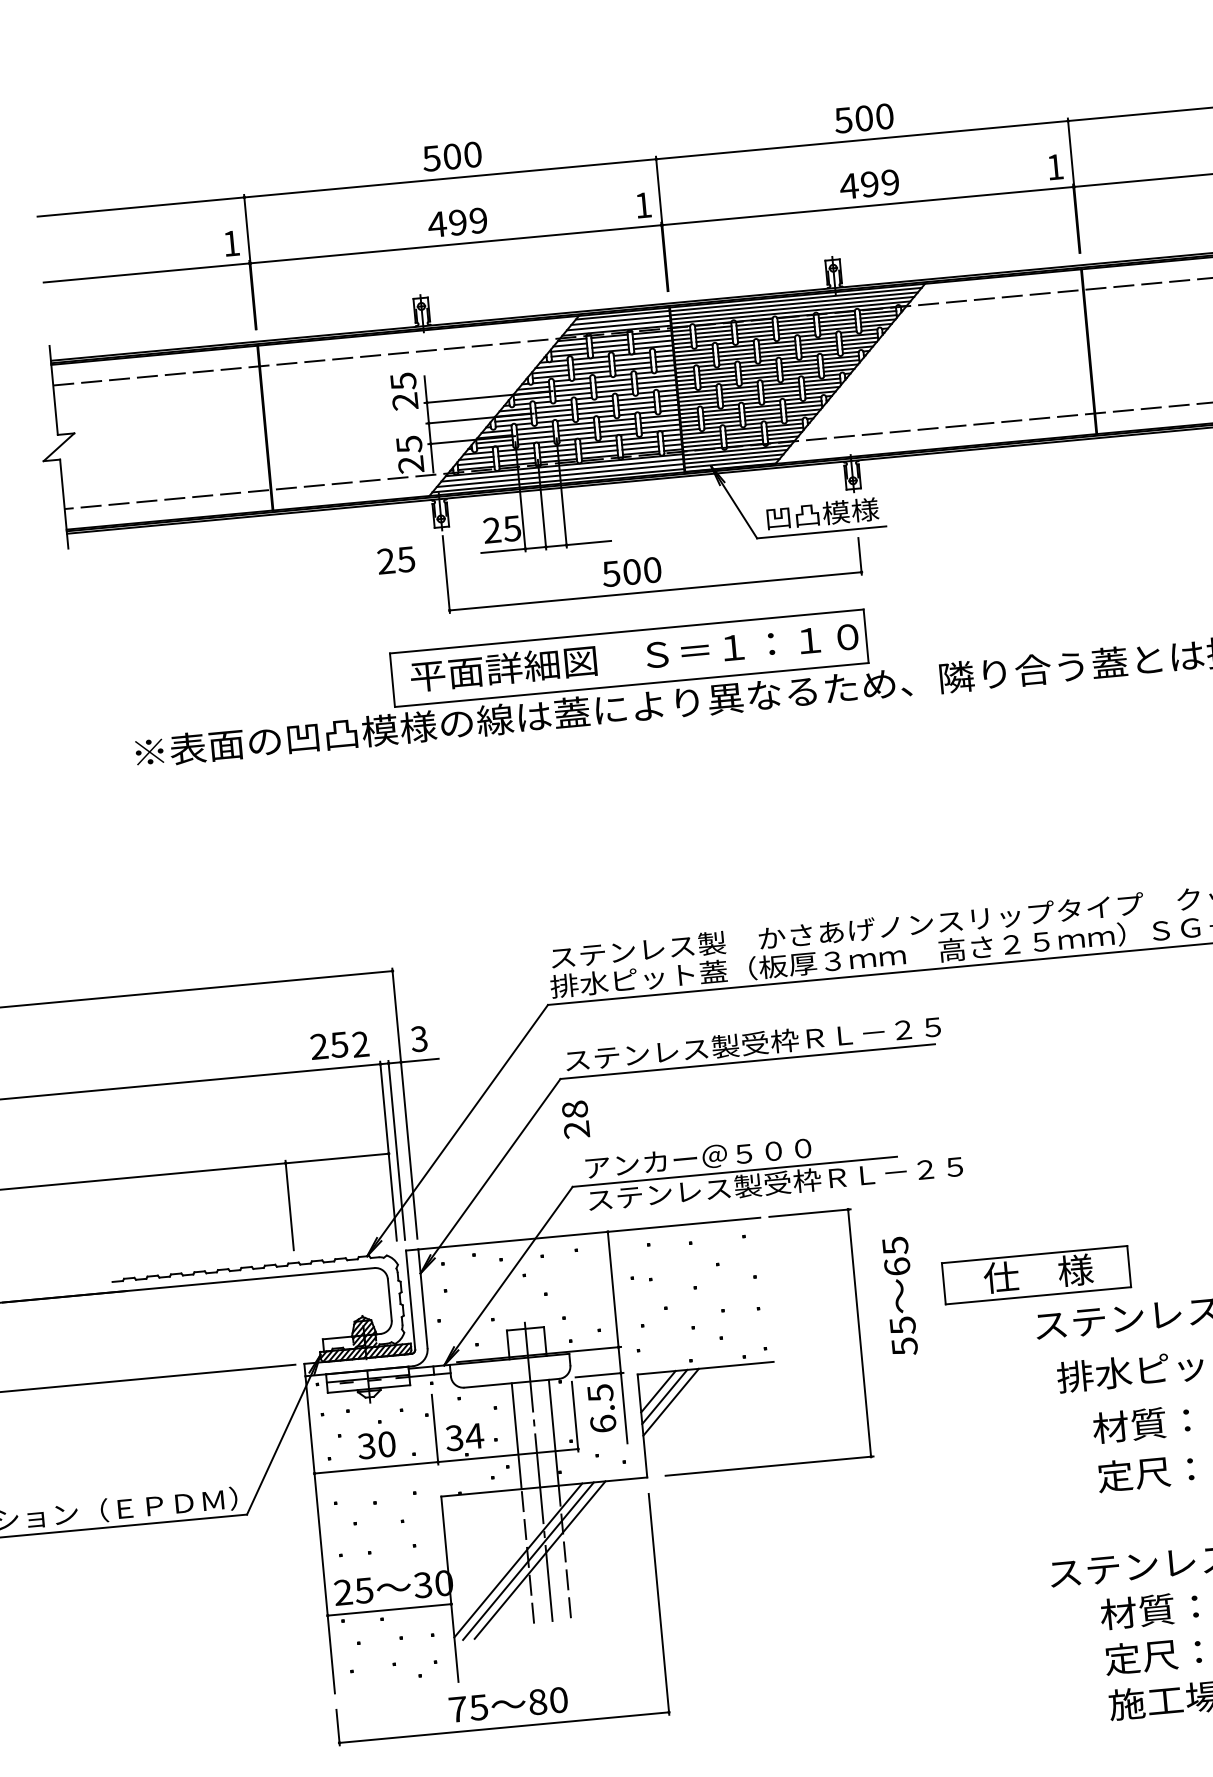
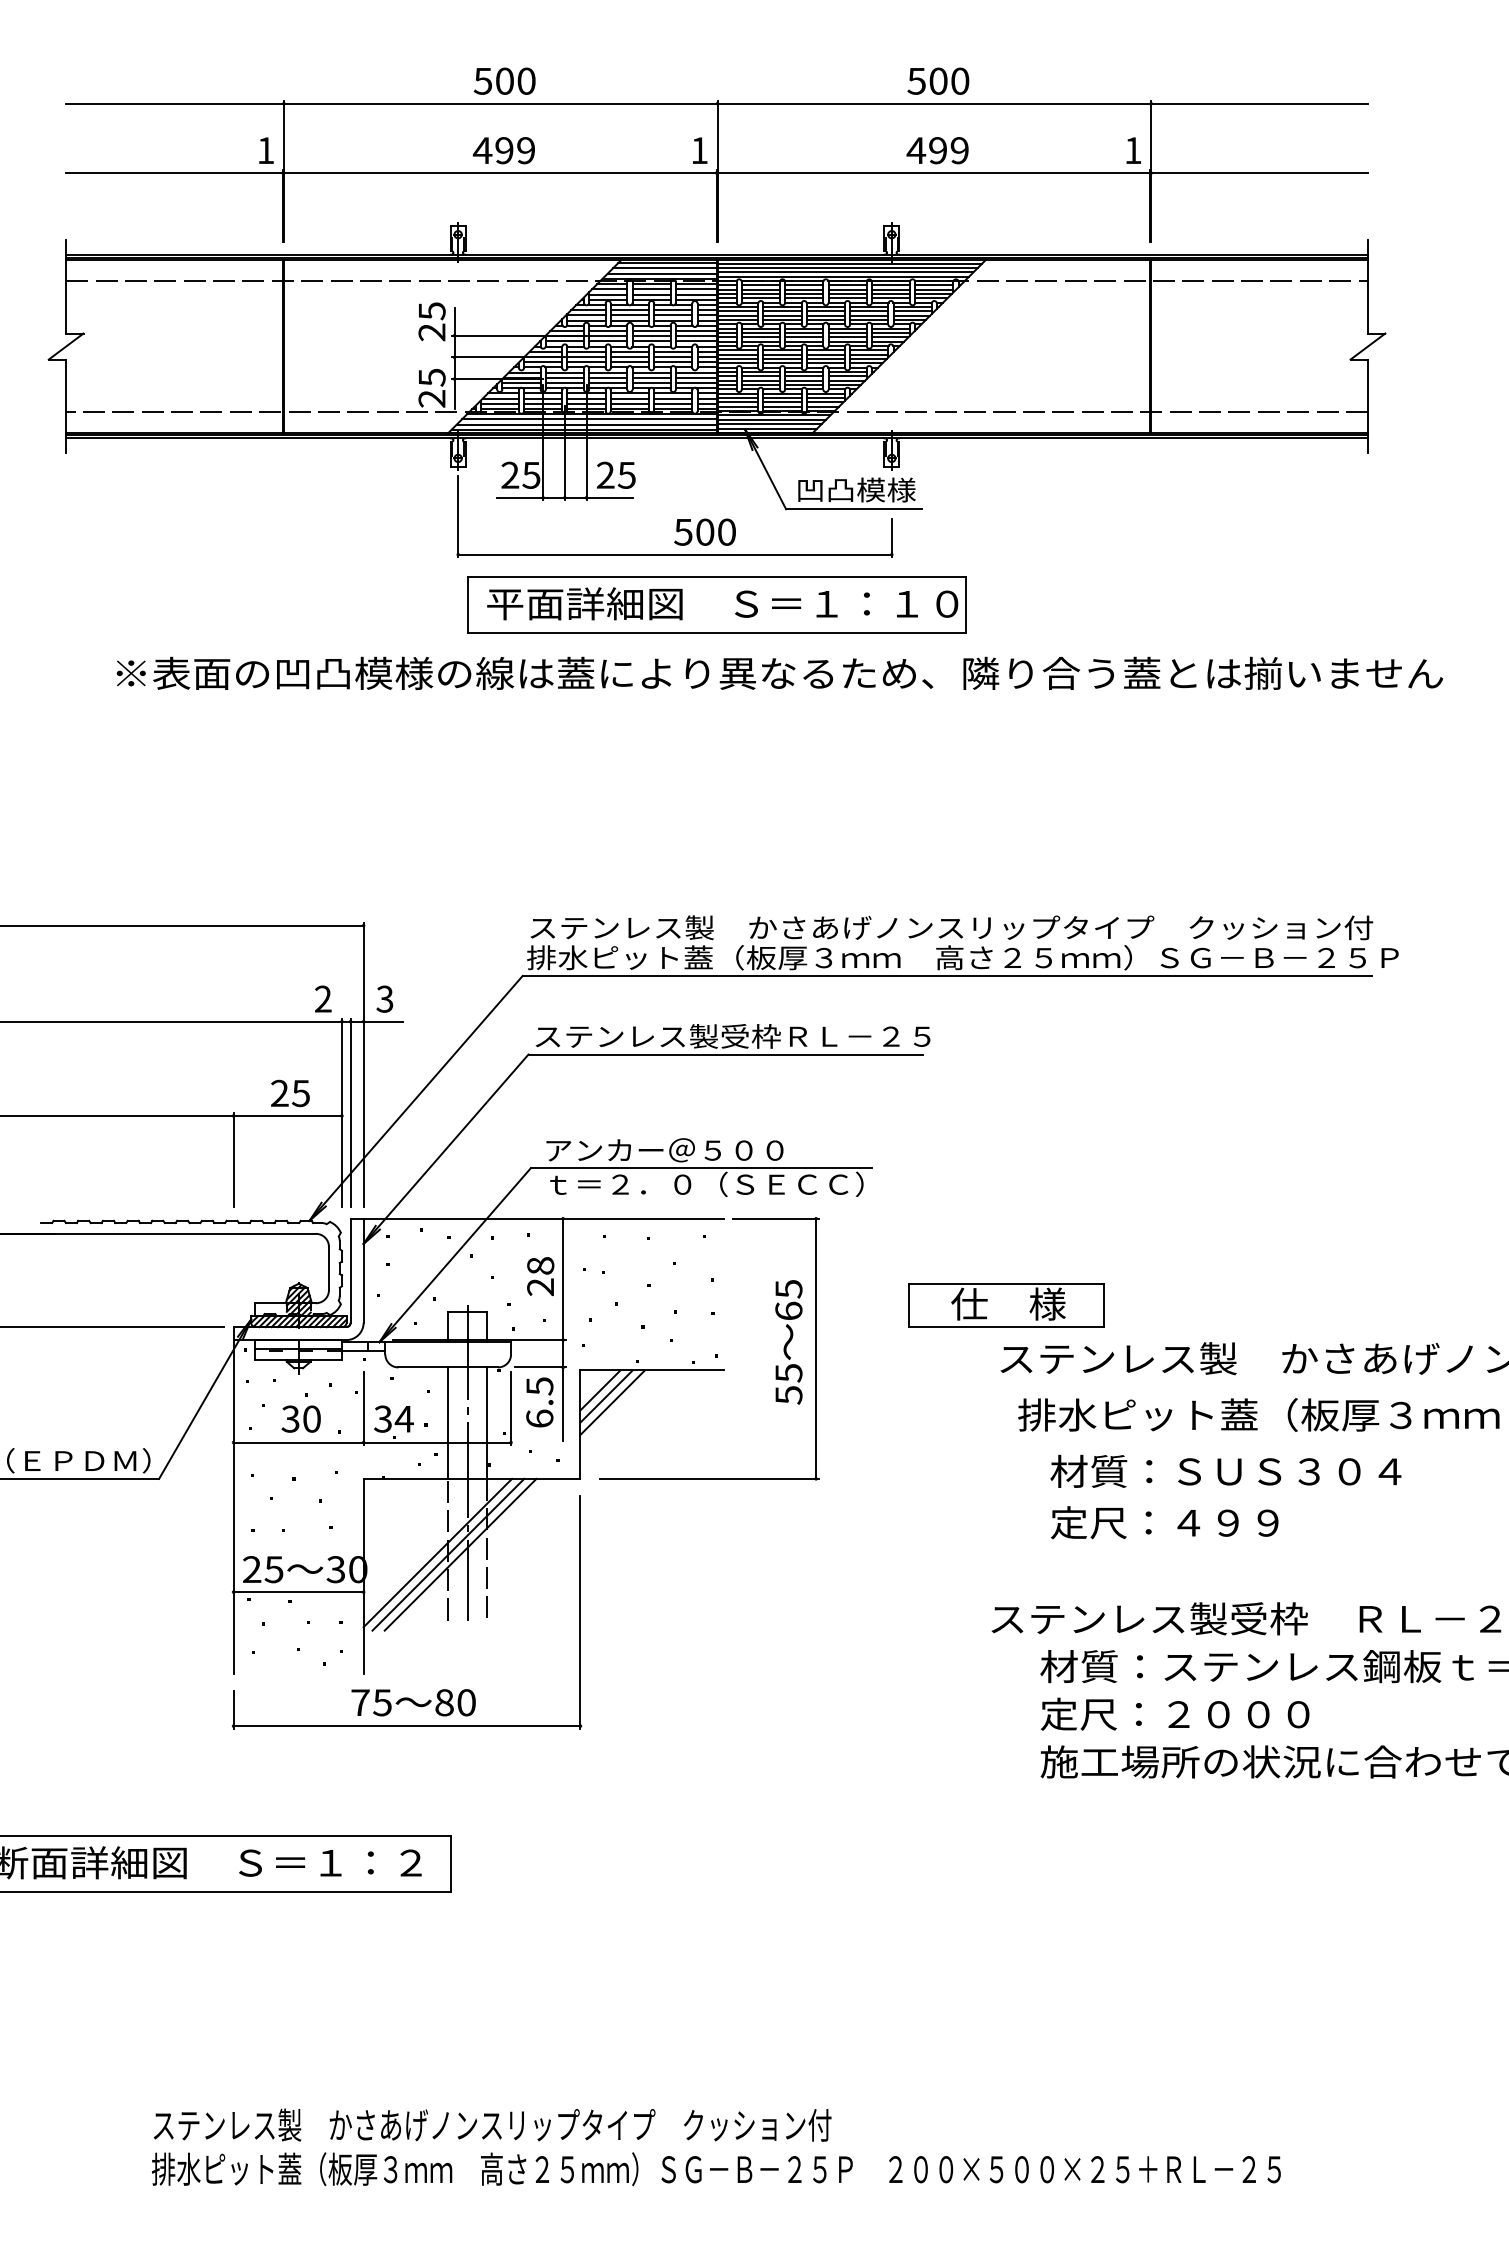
text: (396, 559) -> (616, 474), moved
text: (631, 571) -> (704, 531), moved
part: (628, 657) -> (716, 604), moved
text: (329, 1045) -> (290, 1093), moved
text: (575, 1119) -> (540, 1276), moved
text: (775, 1183) -> (742, 1184), ステンレス製受枠ＲＬ－２５ -> ｔ＝２．０（ＳＥＣＣ）
text: (899, 1296) -> (788, 1342), moved

